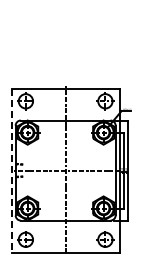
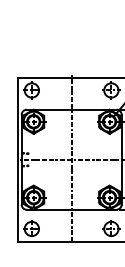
line: (11, 171) -> (17, 160), dashed -> solid

